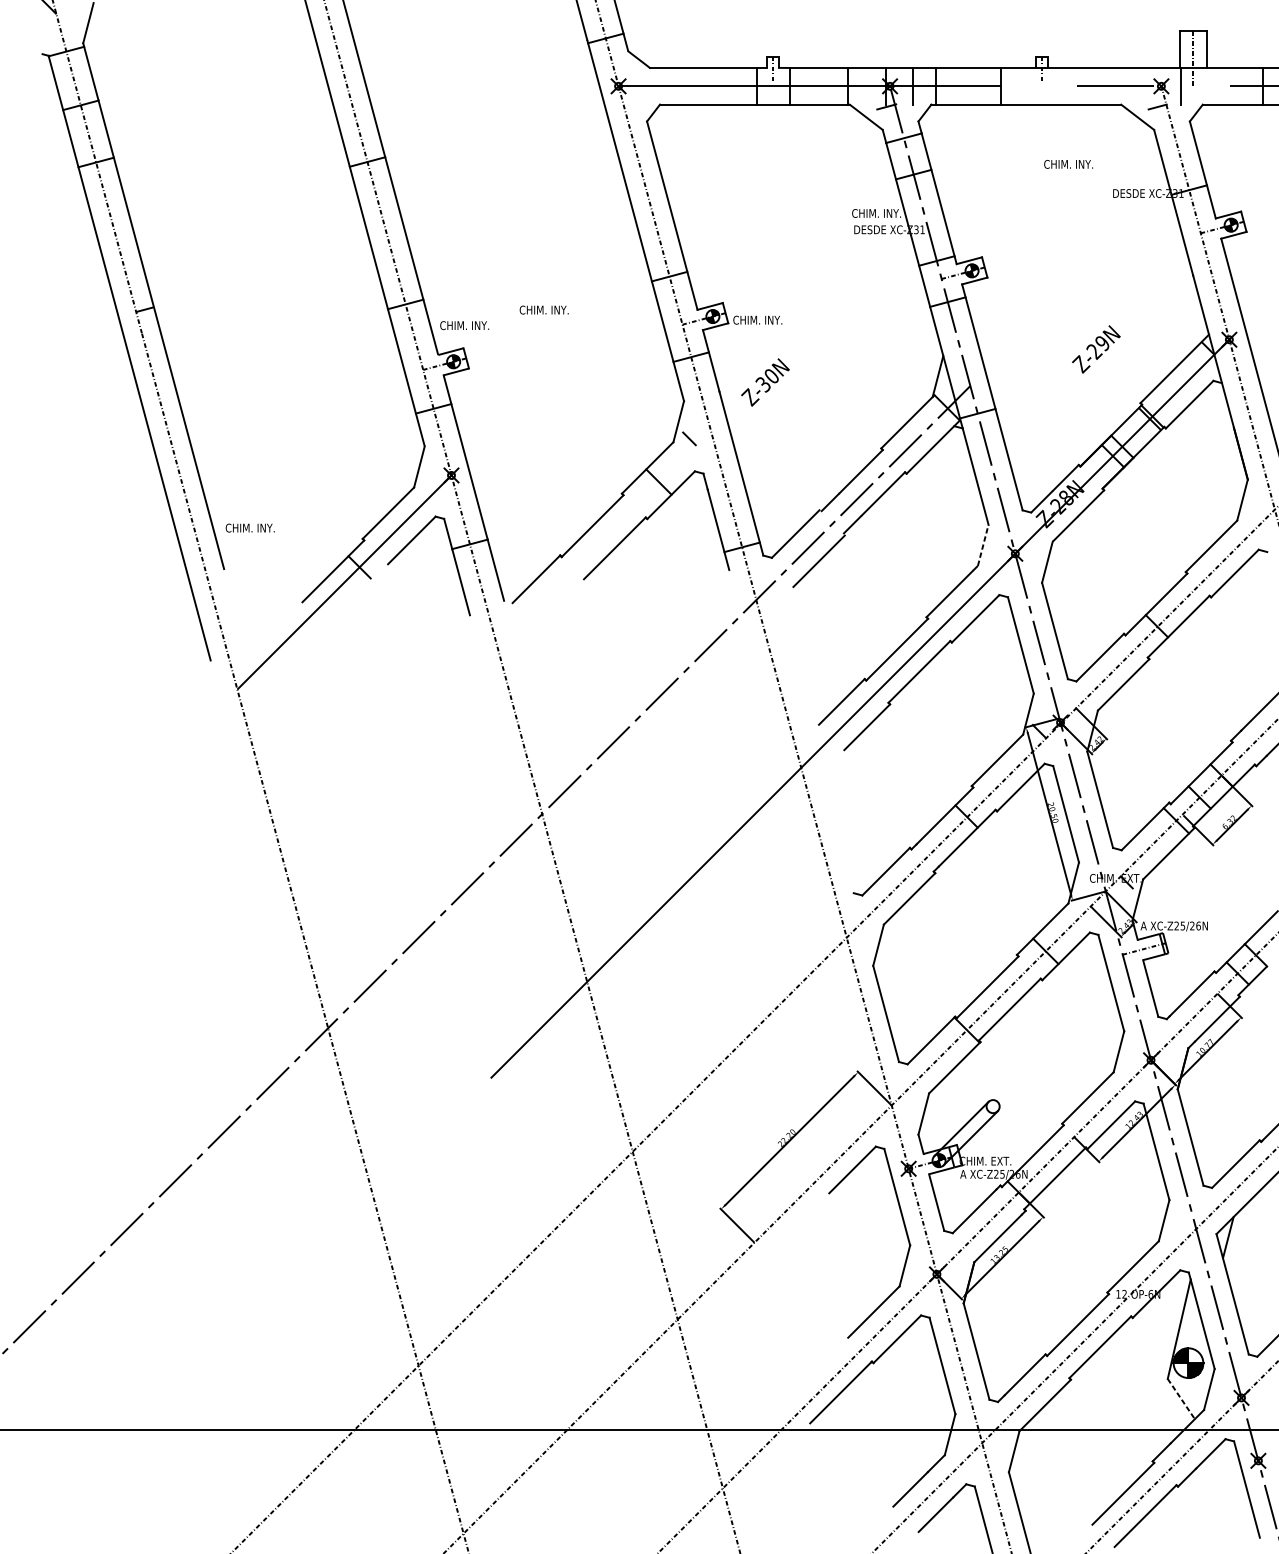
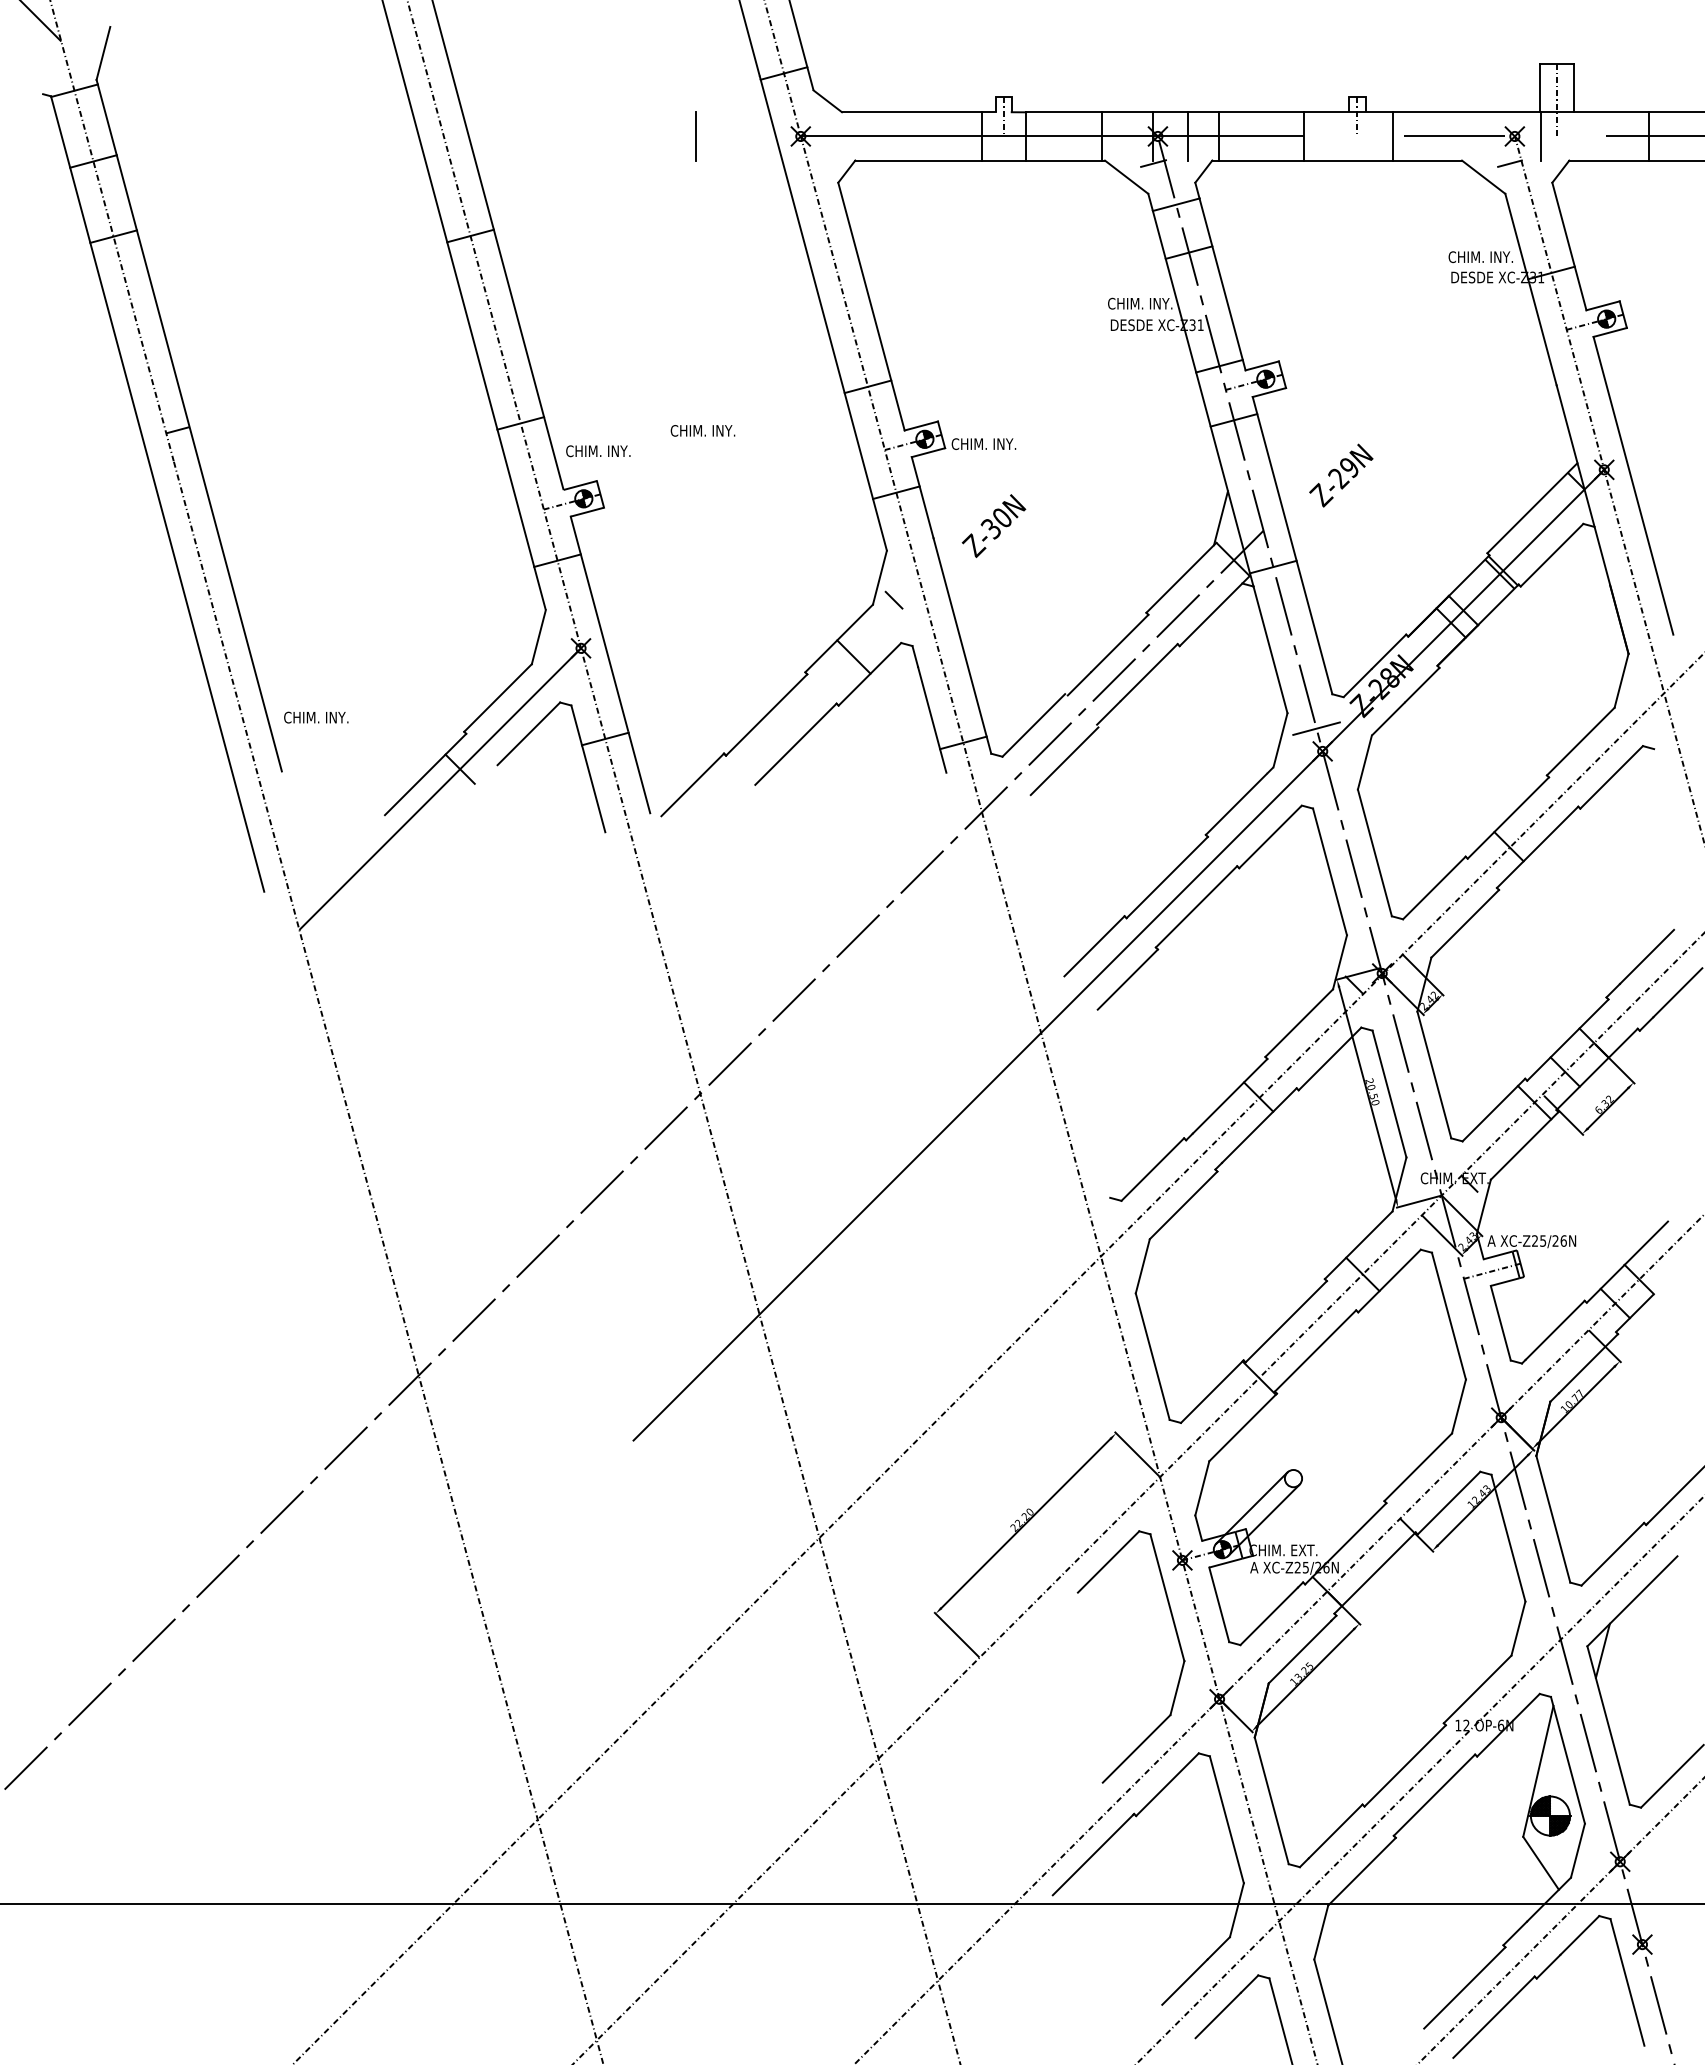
line: (539, 86) -> (696, 136), added
line: (1068, 86) -> (1392, 136), added
text: (1068, 164) -> (1480, 257), moved
text: (1096, 349) -> (1341, 475), moved
line: (1010, 536) -> (1316, 728), added
line: (983, 545) -> (1280, 740), dashed -> solid
line: (1181, 1399) -> (1541, 1863), dashed -> solid

